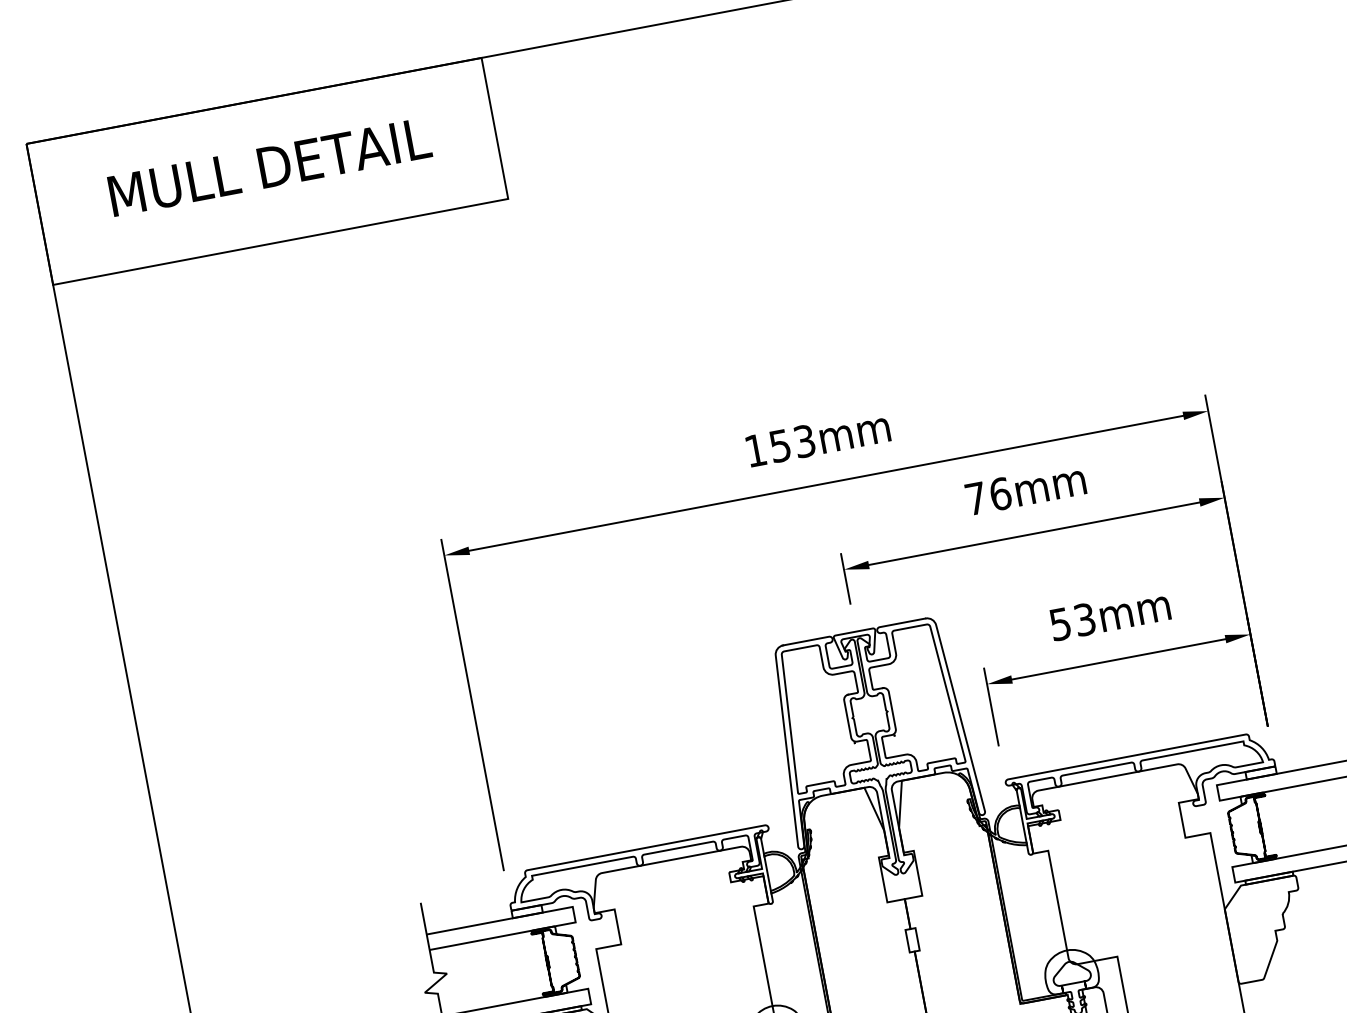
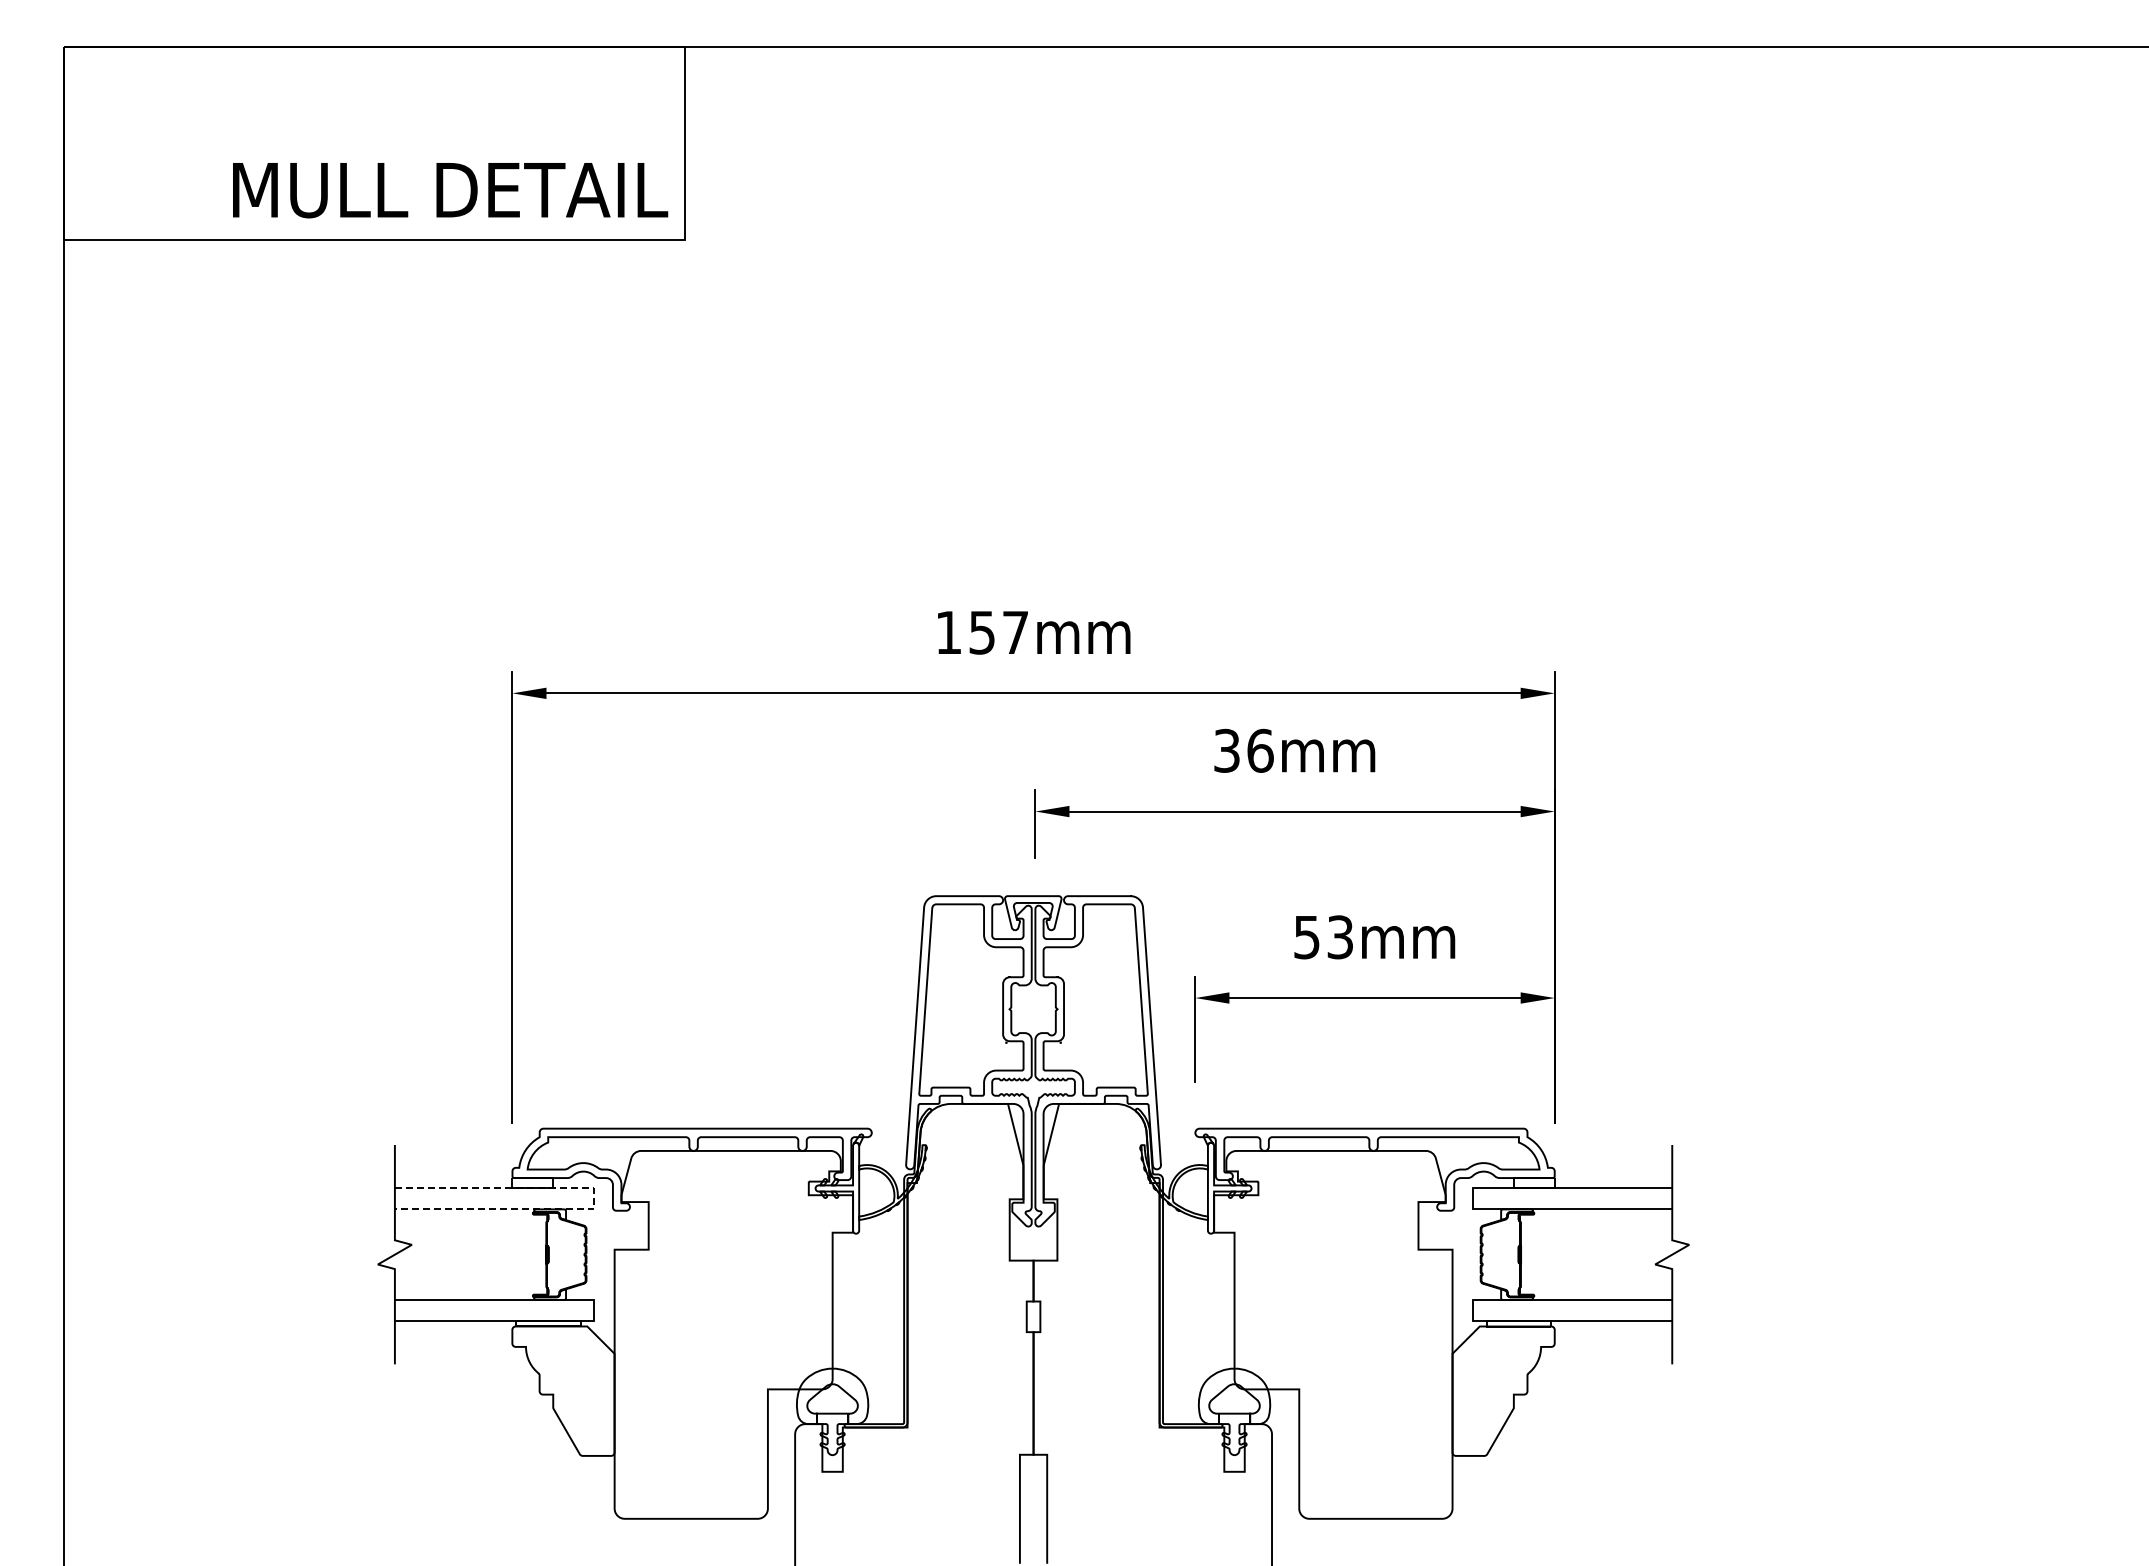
text: (270, 167) -> (450, 190), moved
text: (804, 441) -> (1015, 632), 153mm -> 157mm
text: (975, 498) -> (1226, 750), 76mm -> 36mm
line: (574, 914) -> (594, 1198), solid -> dashed

